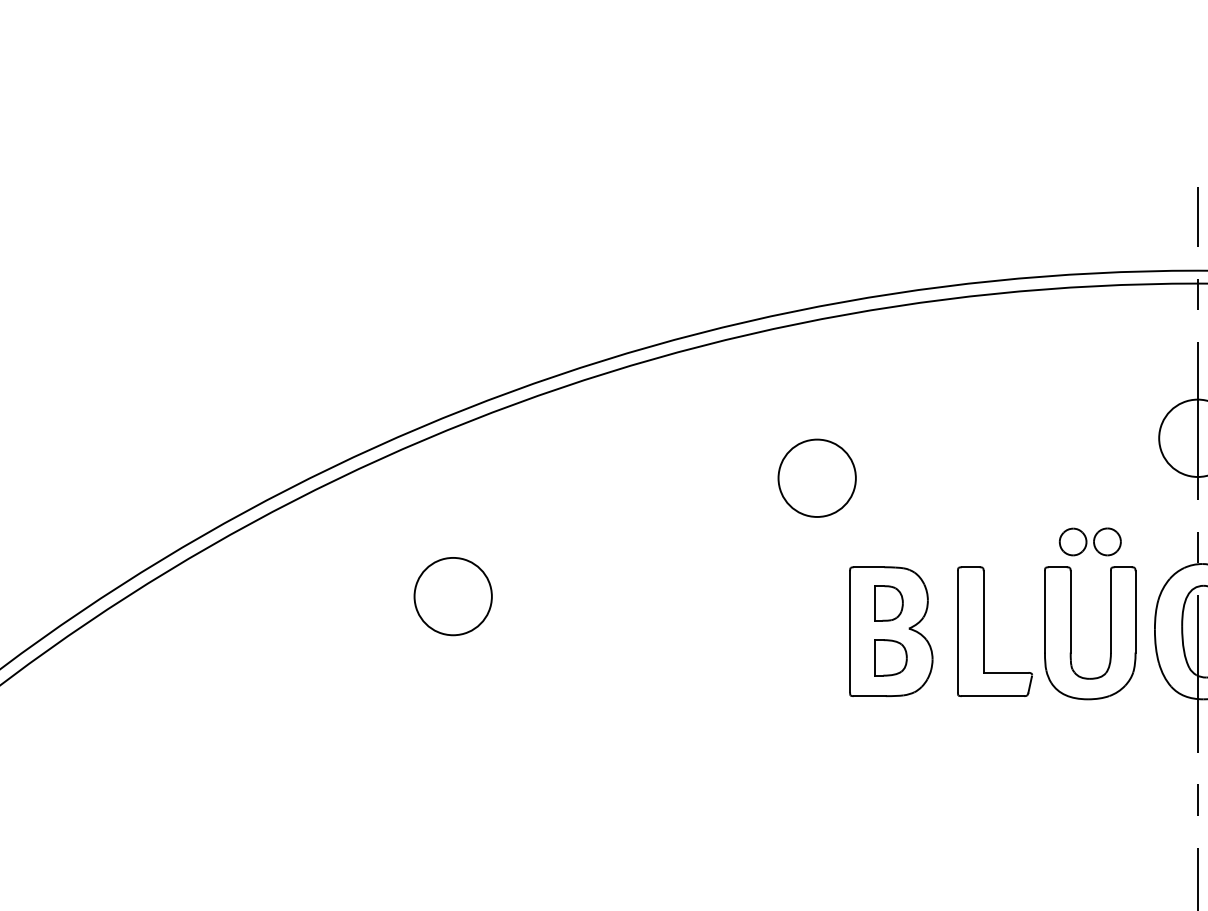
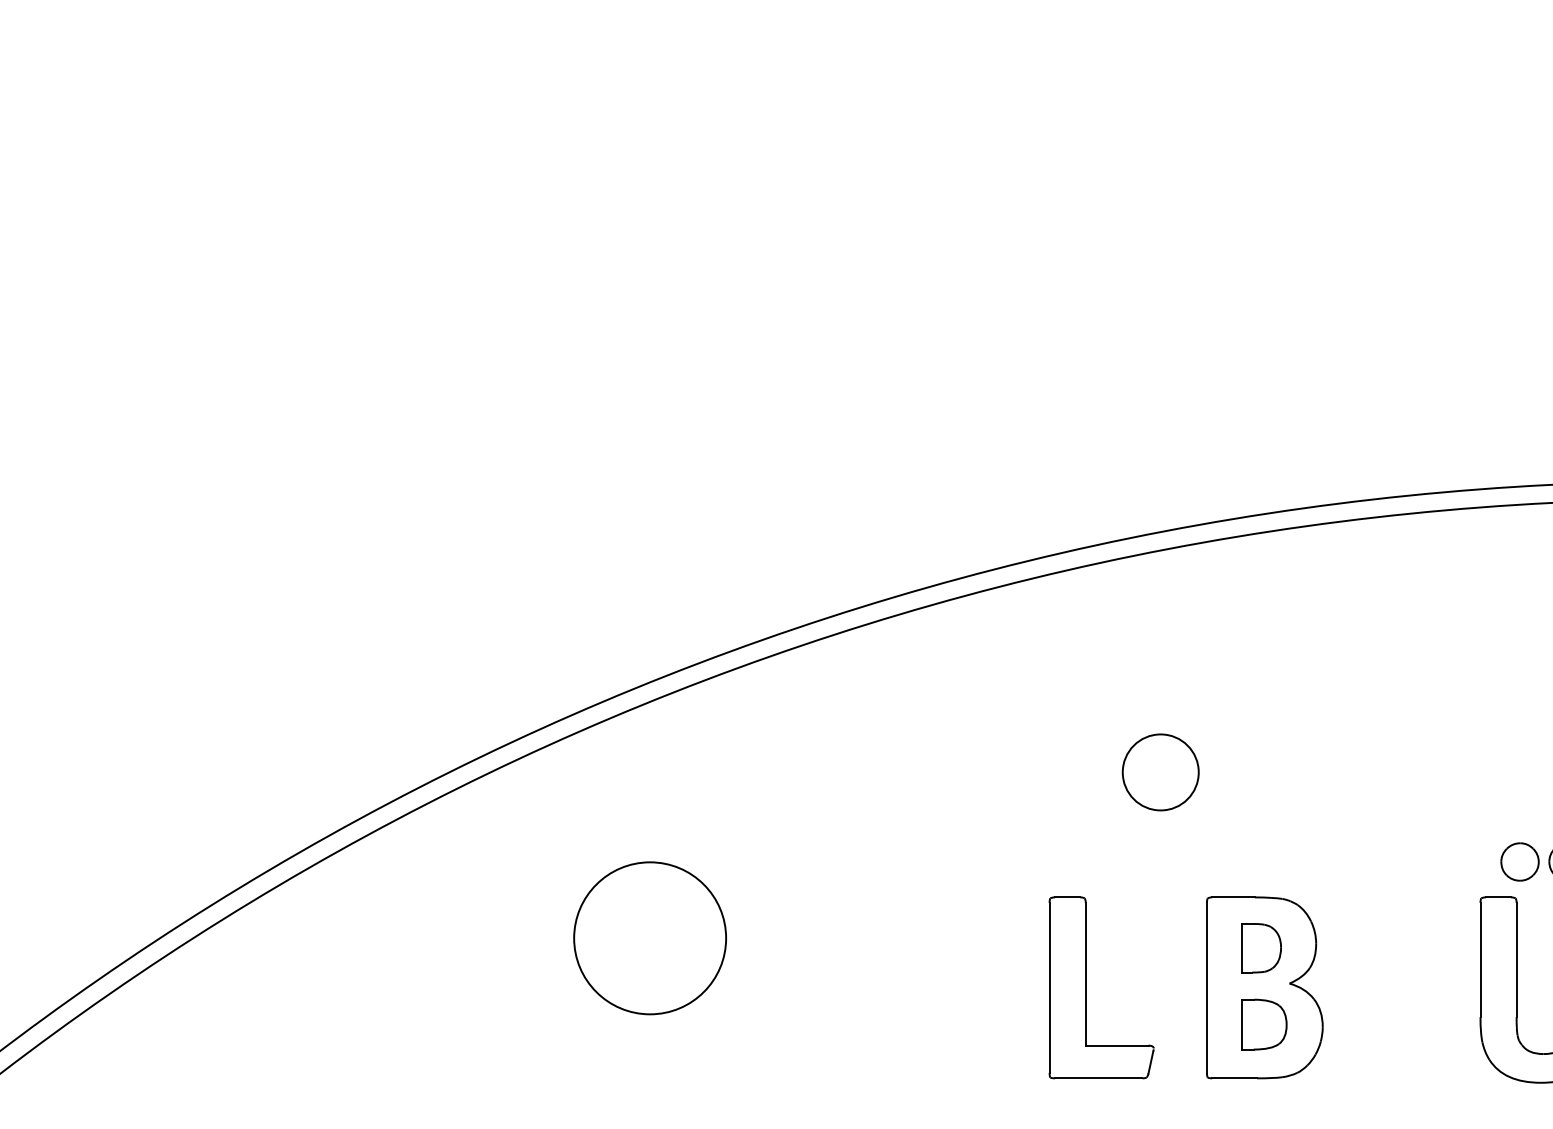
circle: (816, 477) -> (1159, 771), size x0.7
circle: (452, 596) -> (648, 938), size x1.4
part: (984, 631) -> (1086, 987), moved

